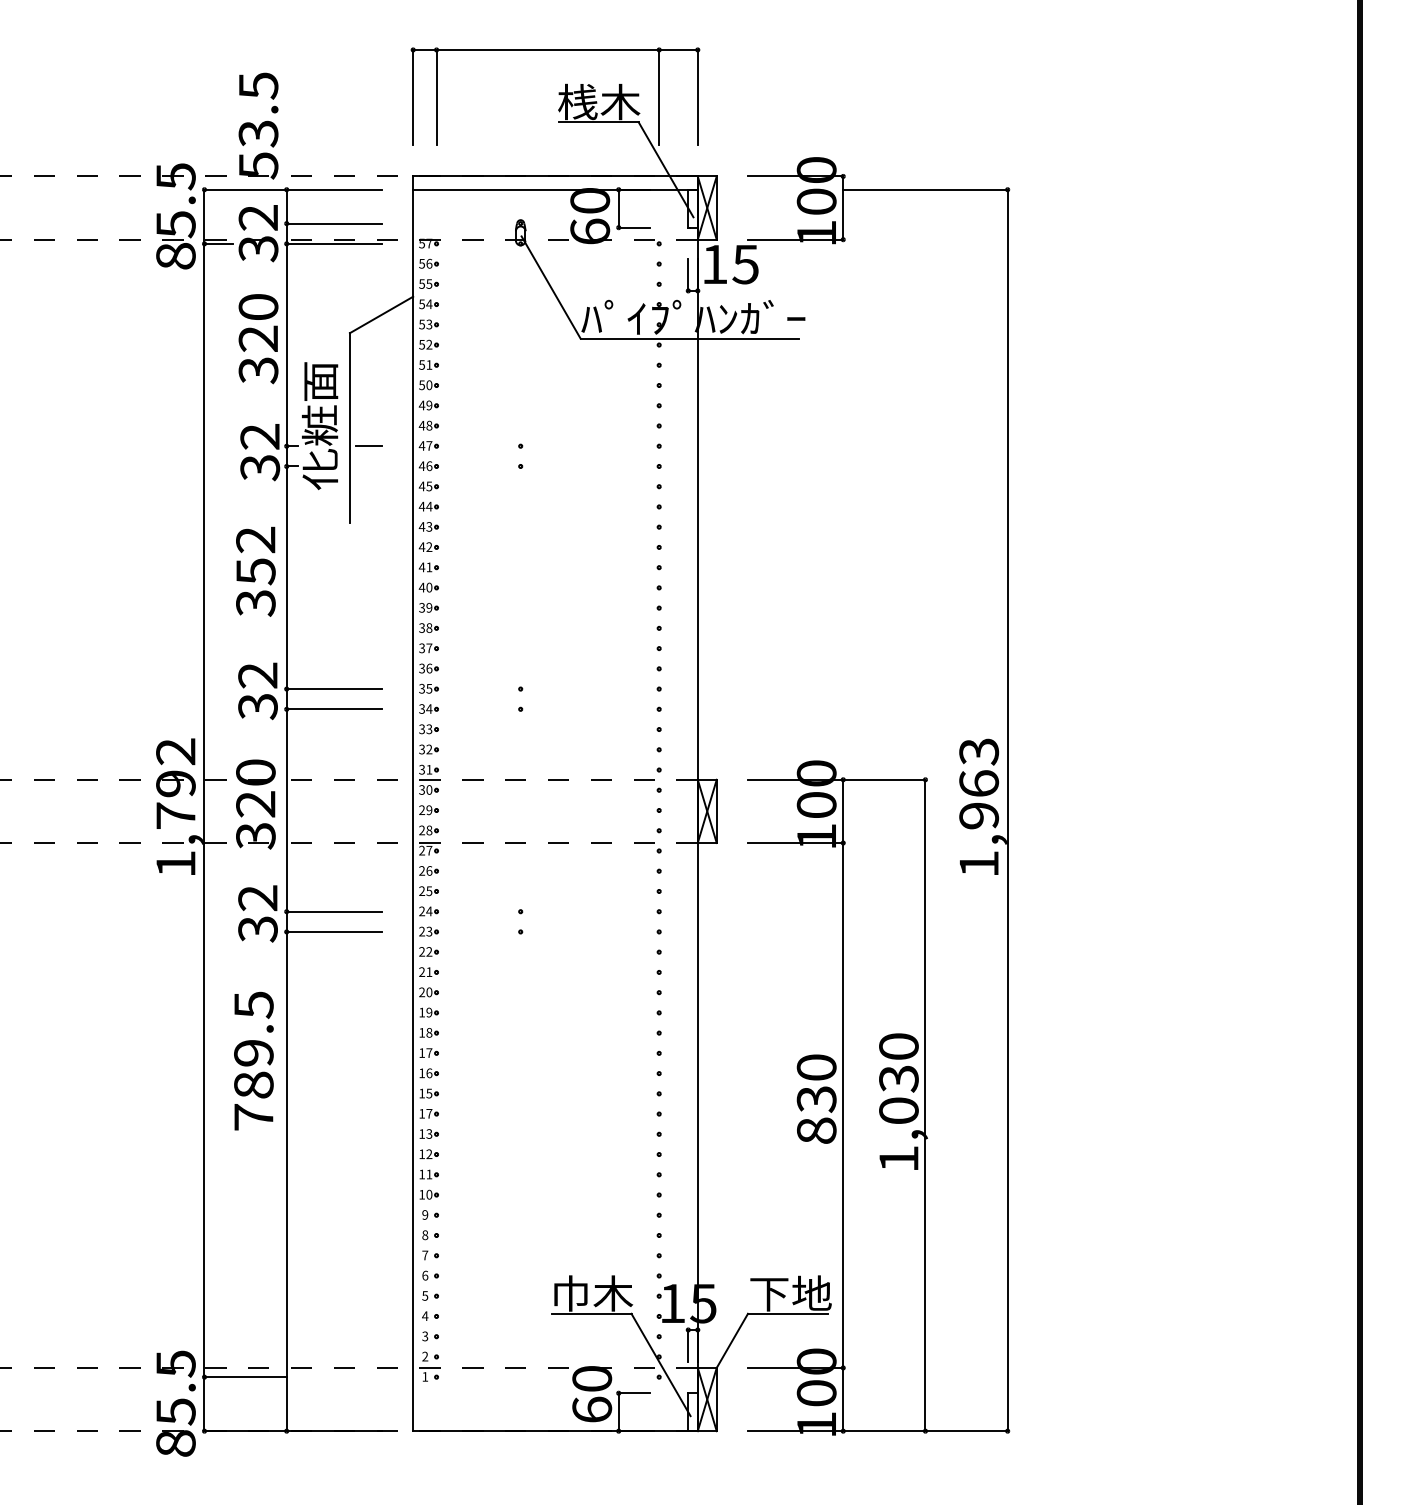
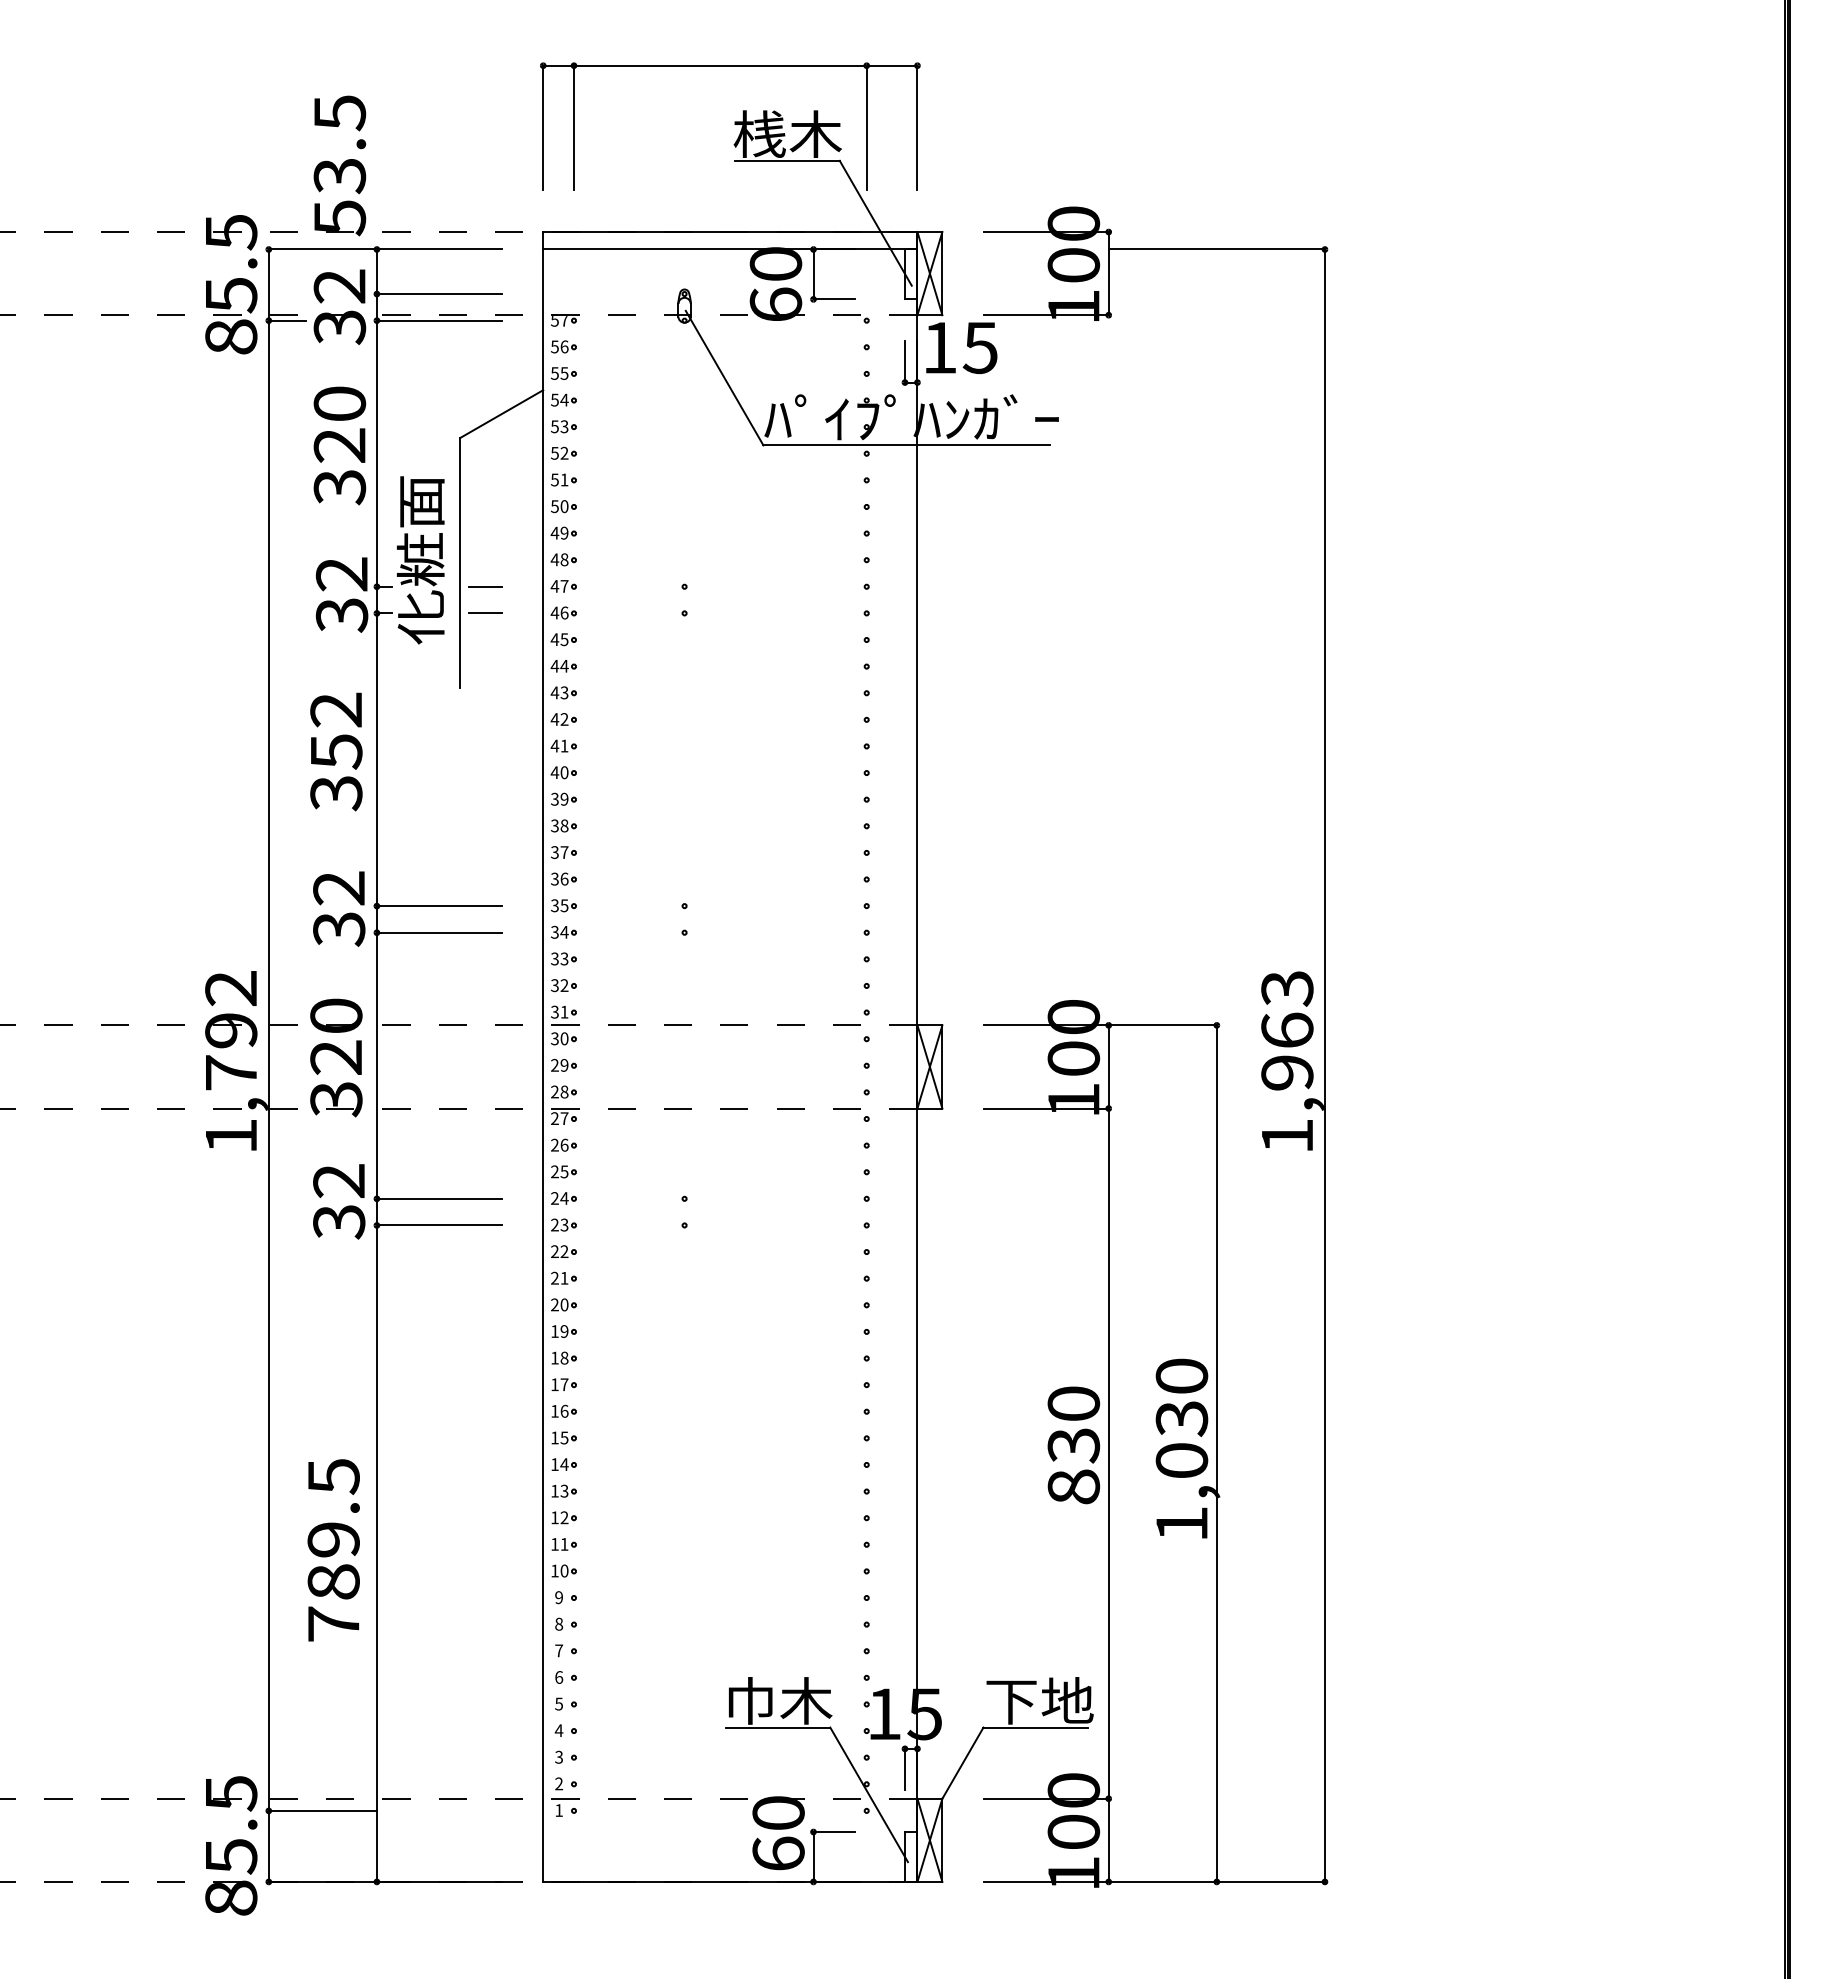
line: (368, 466) -> (484, 613), added
text: (253, 1061) -> (333, 1550), moved
text: (429, 1113) -> (564, 1464), 17 -> 14

